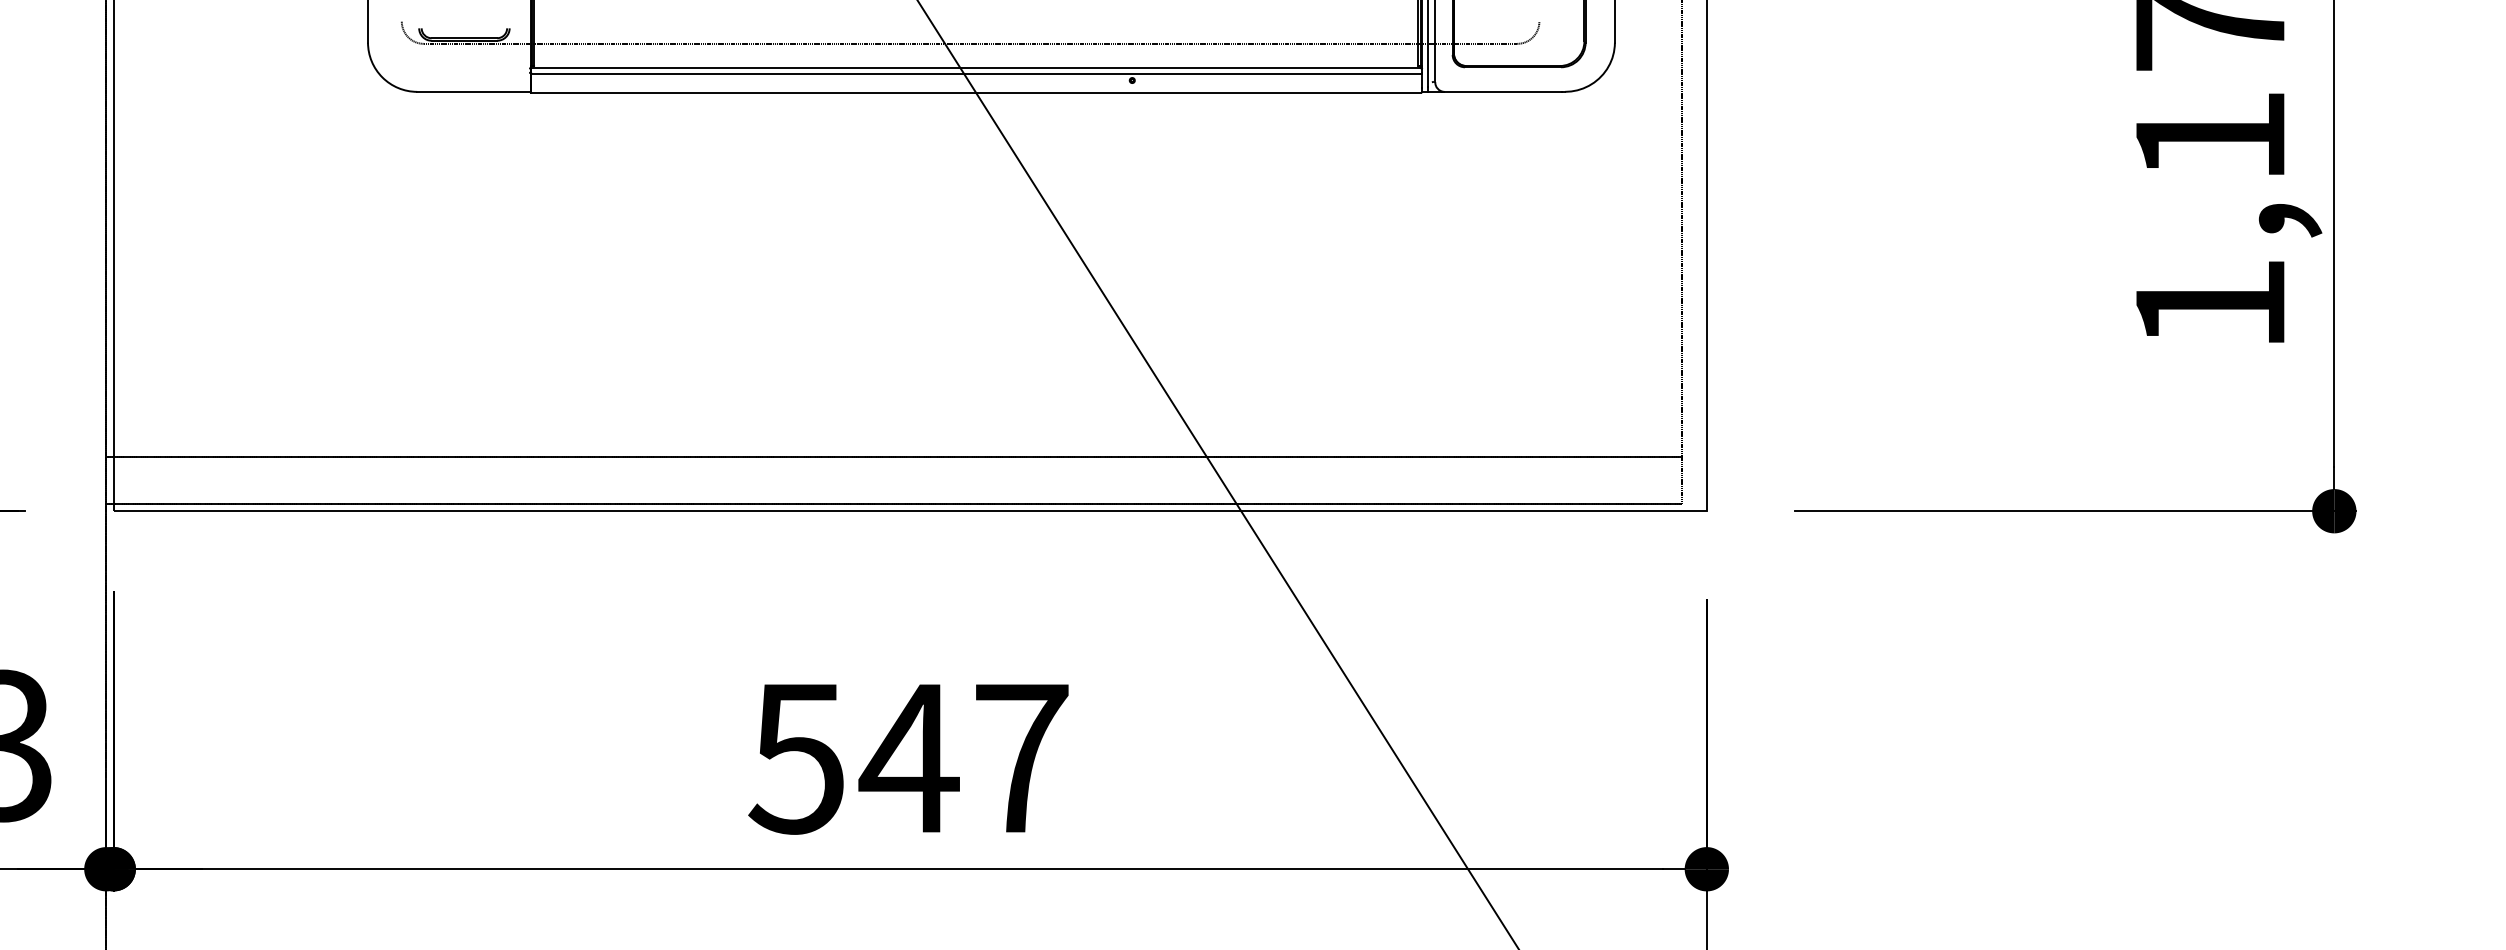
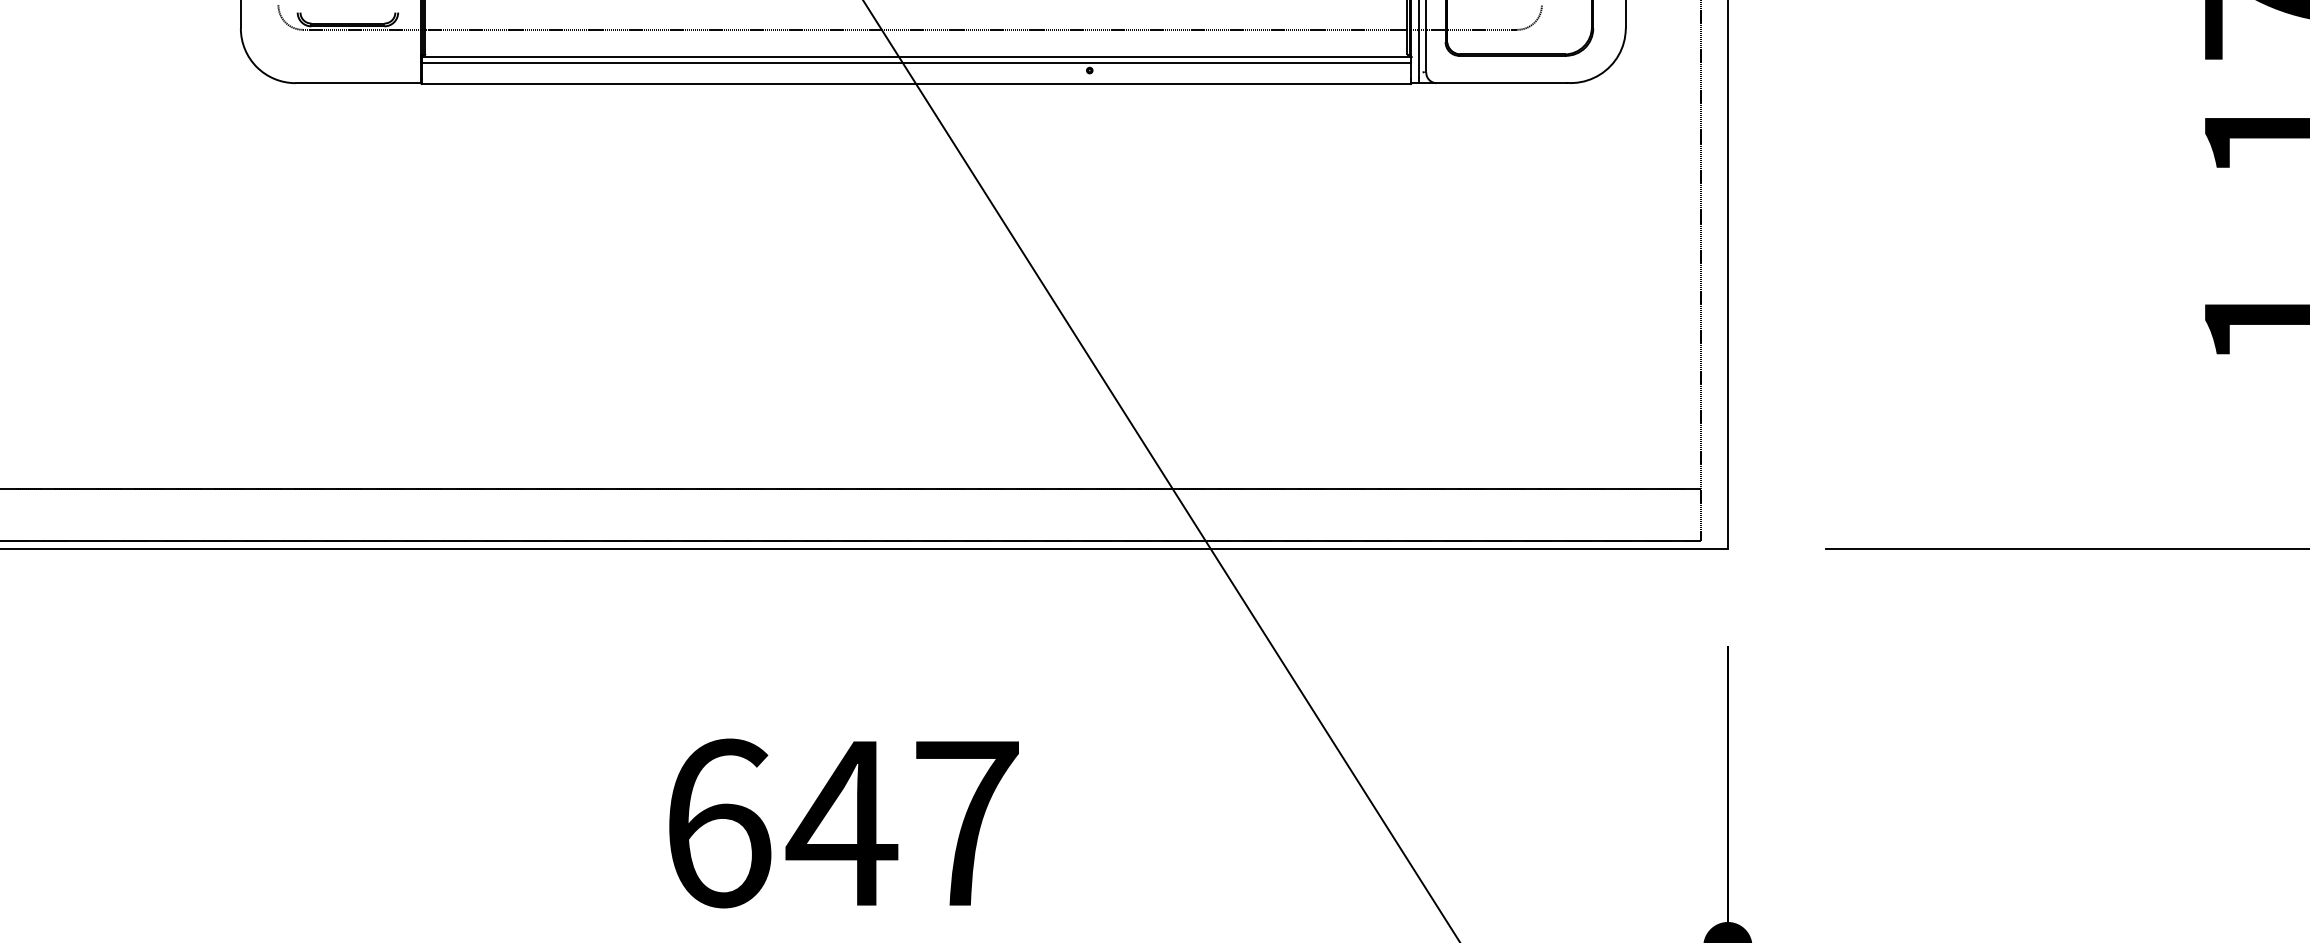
text: (796, 758) -> (716, 823), 547 -> 647

